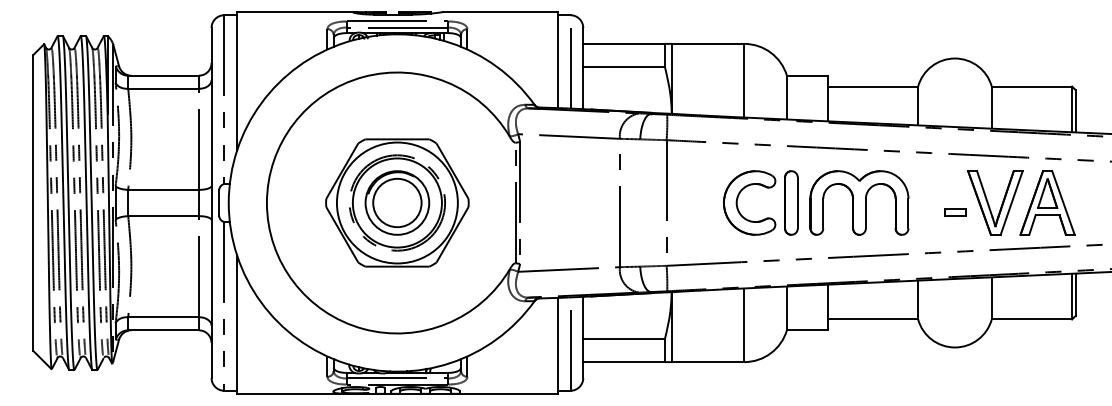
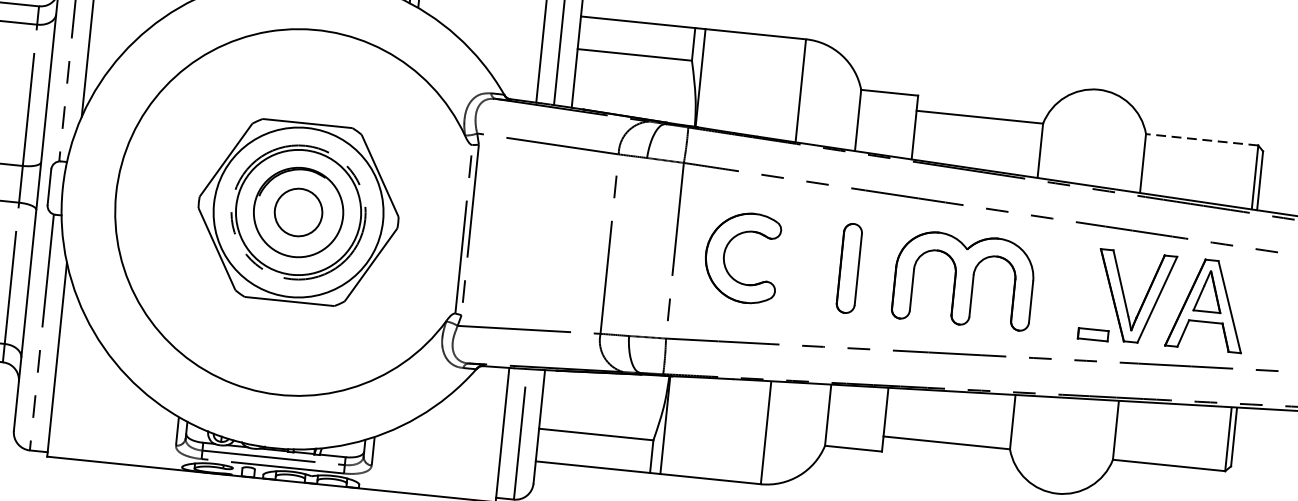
line: (1031, 86) -> (1201, 139), solid -> dashed
part: (738, 198) -> (727, 249), moved
circle: (397, 202) -> (298, 211), size x0.7
part: (859, 202) -> (964, 279), moved
part: (955, 212) -> (1092, 334), moved

